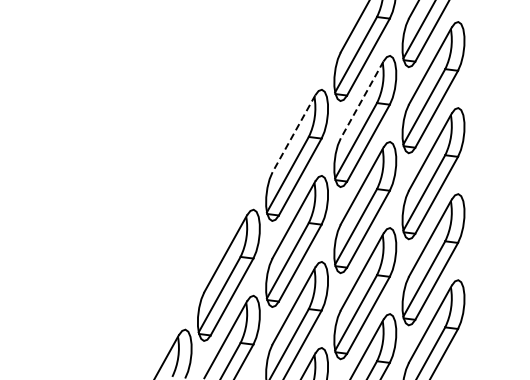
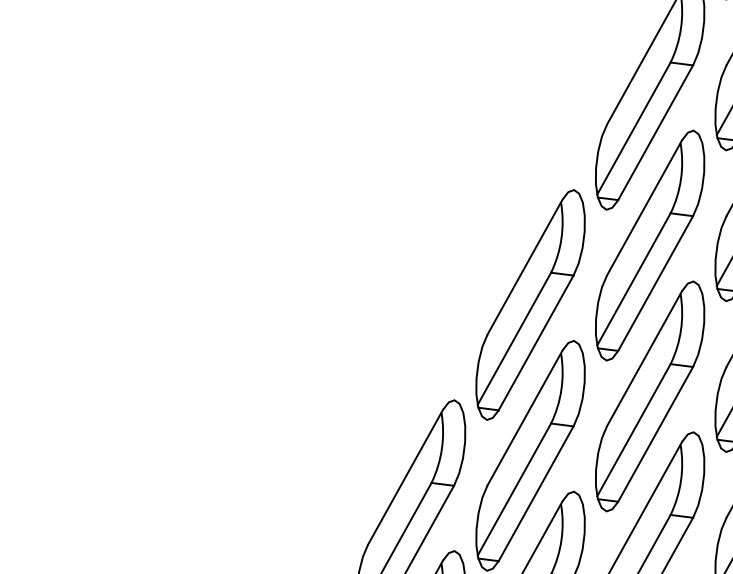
line: (362, 99) -> (645, 207), dashed -> solid
line: (293, 133) -> (524, 266), dashed -> solid

